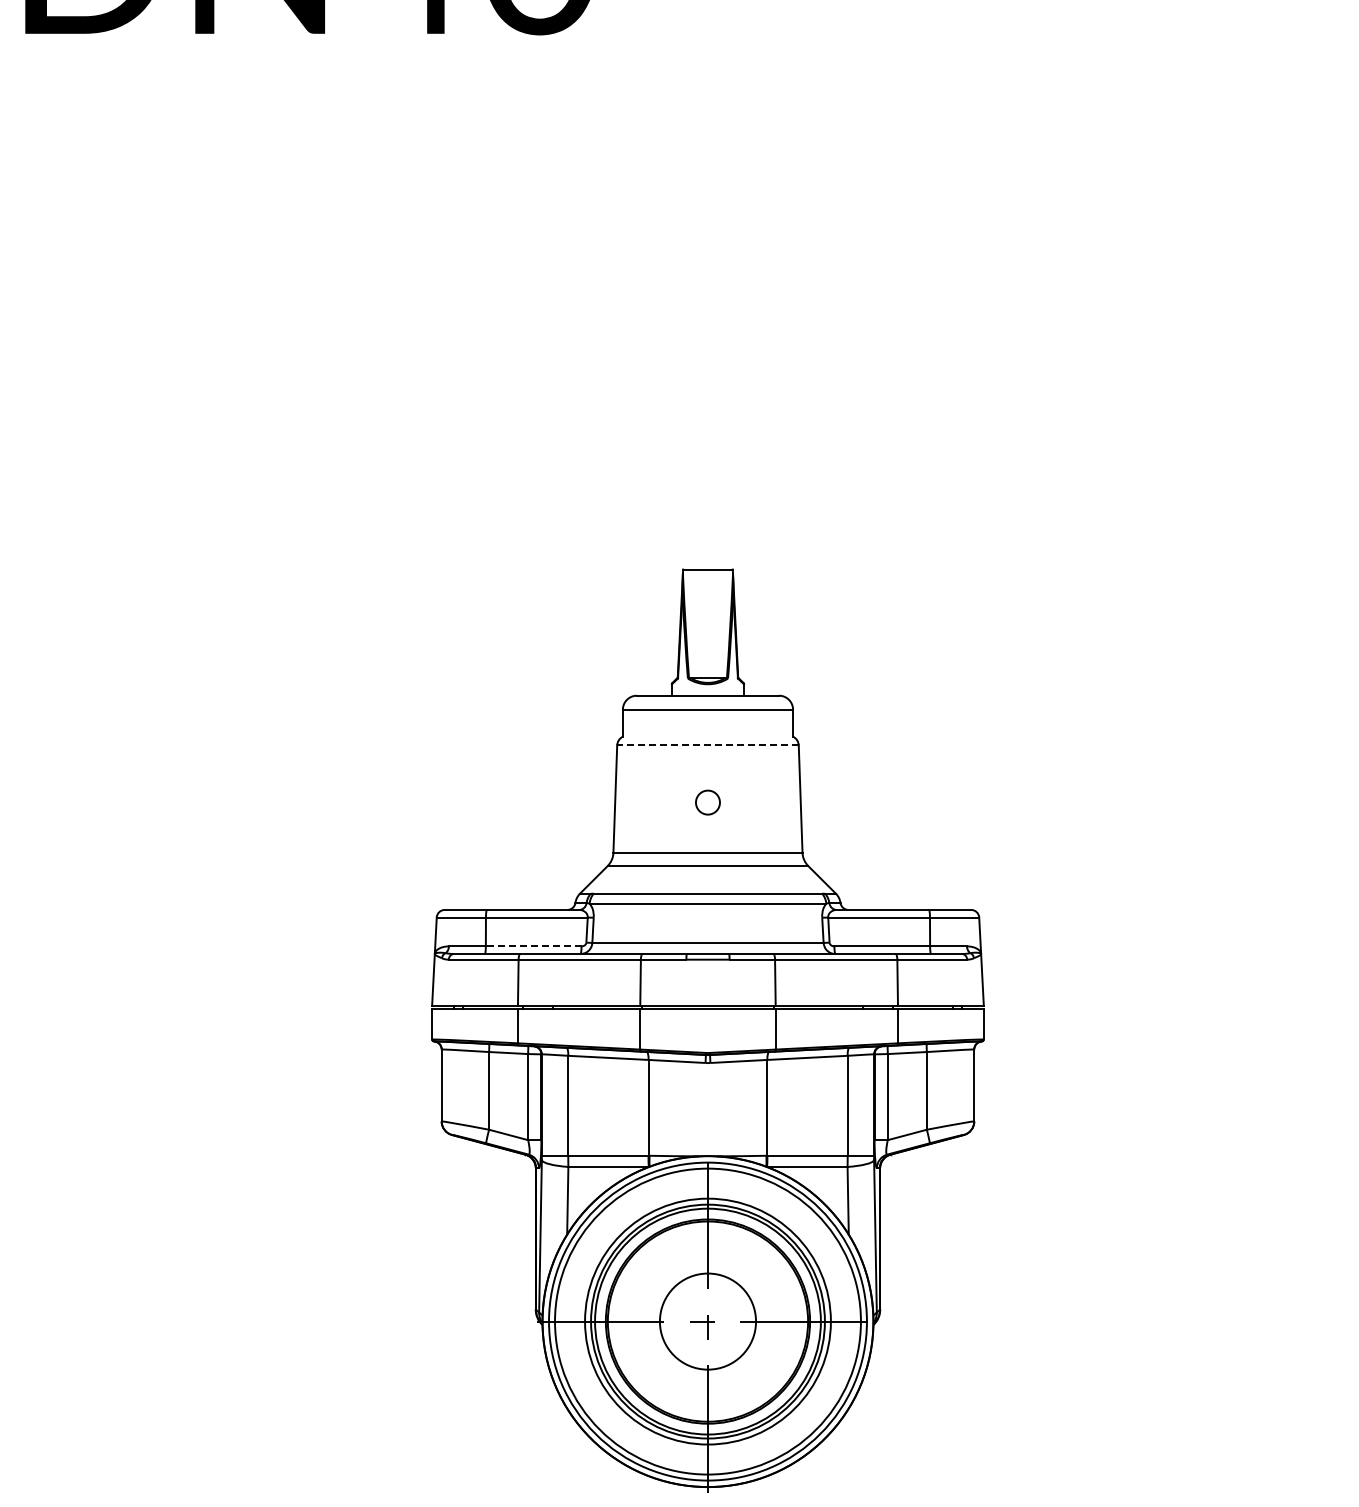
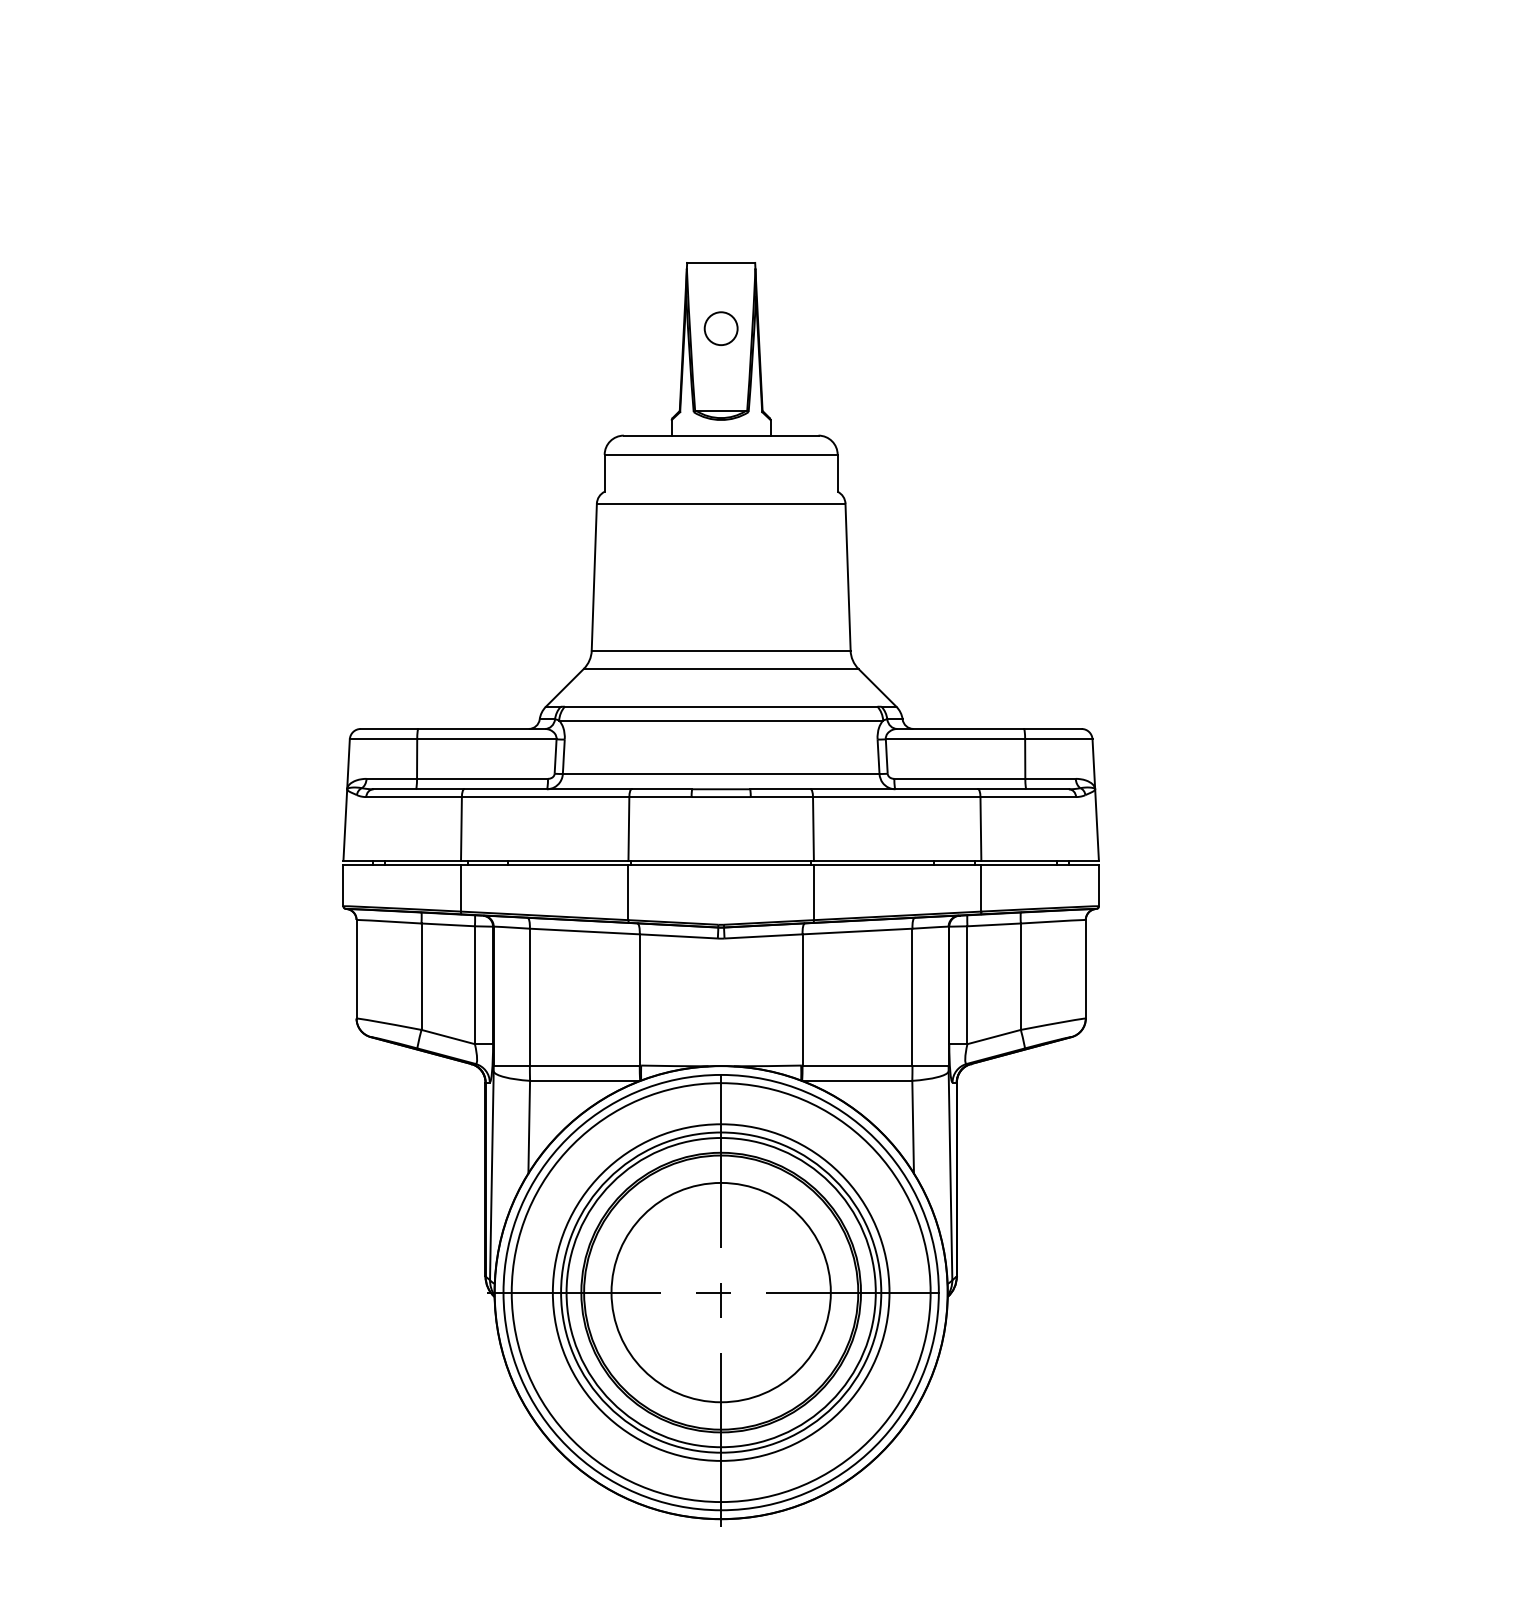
line: (707, 745) -> (720, 503), dashed -> solid
circle: (707, 802) -> (720, 328), moved
line: (533, 946) -> (482, 779), dashed -> solid
circle: (707, 1321) -> (720, 1292), size x1.67

